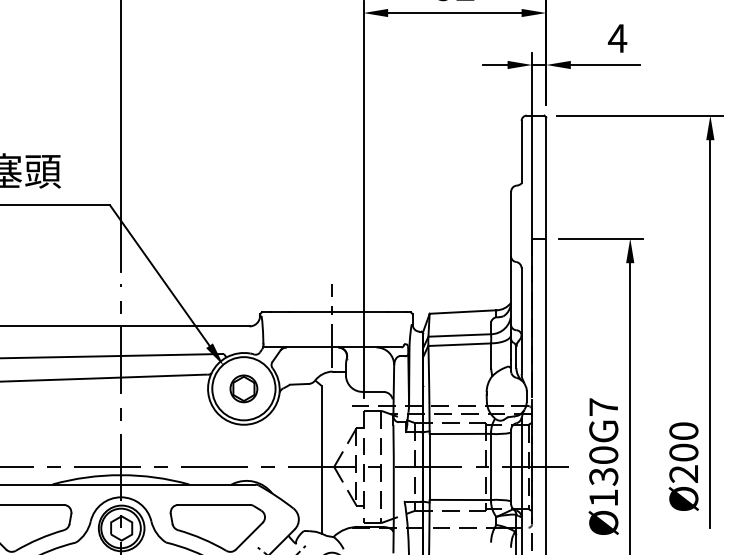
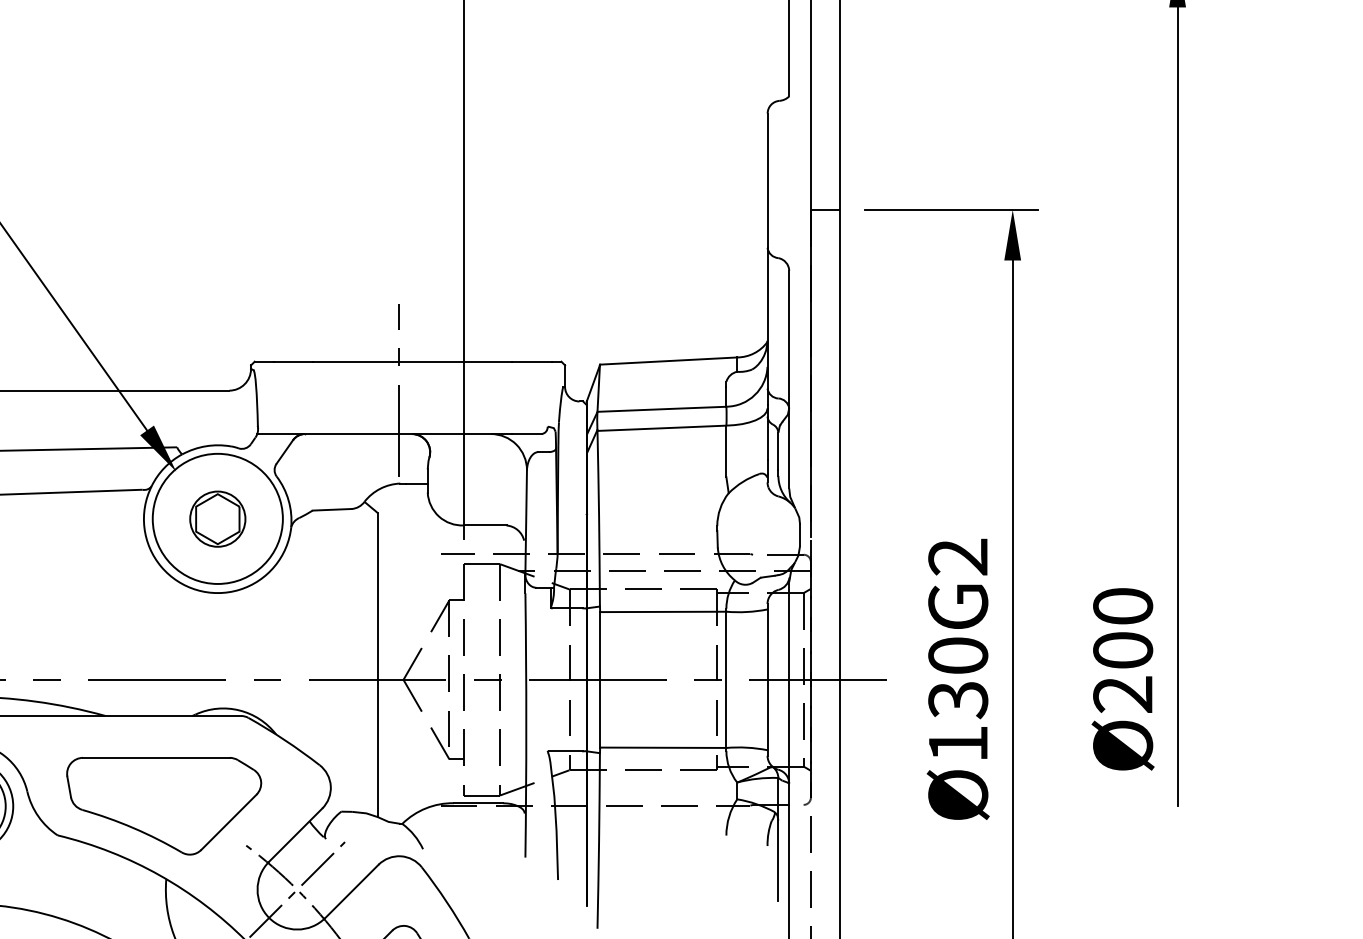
text: (603, 407) -> (957, 557), Ø130G7 -> Ø130G2

